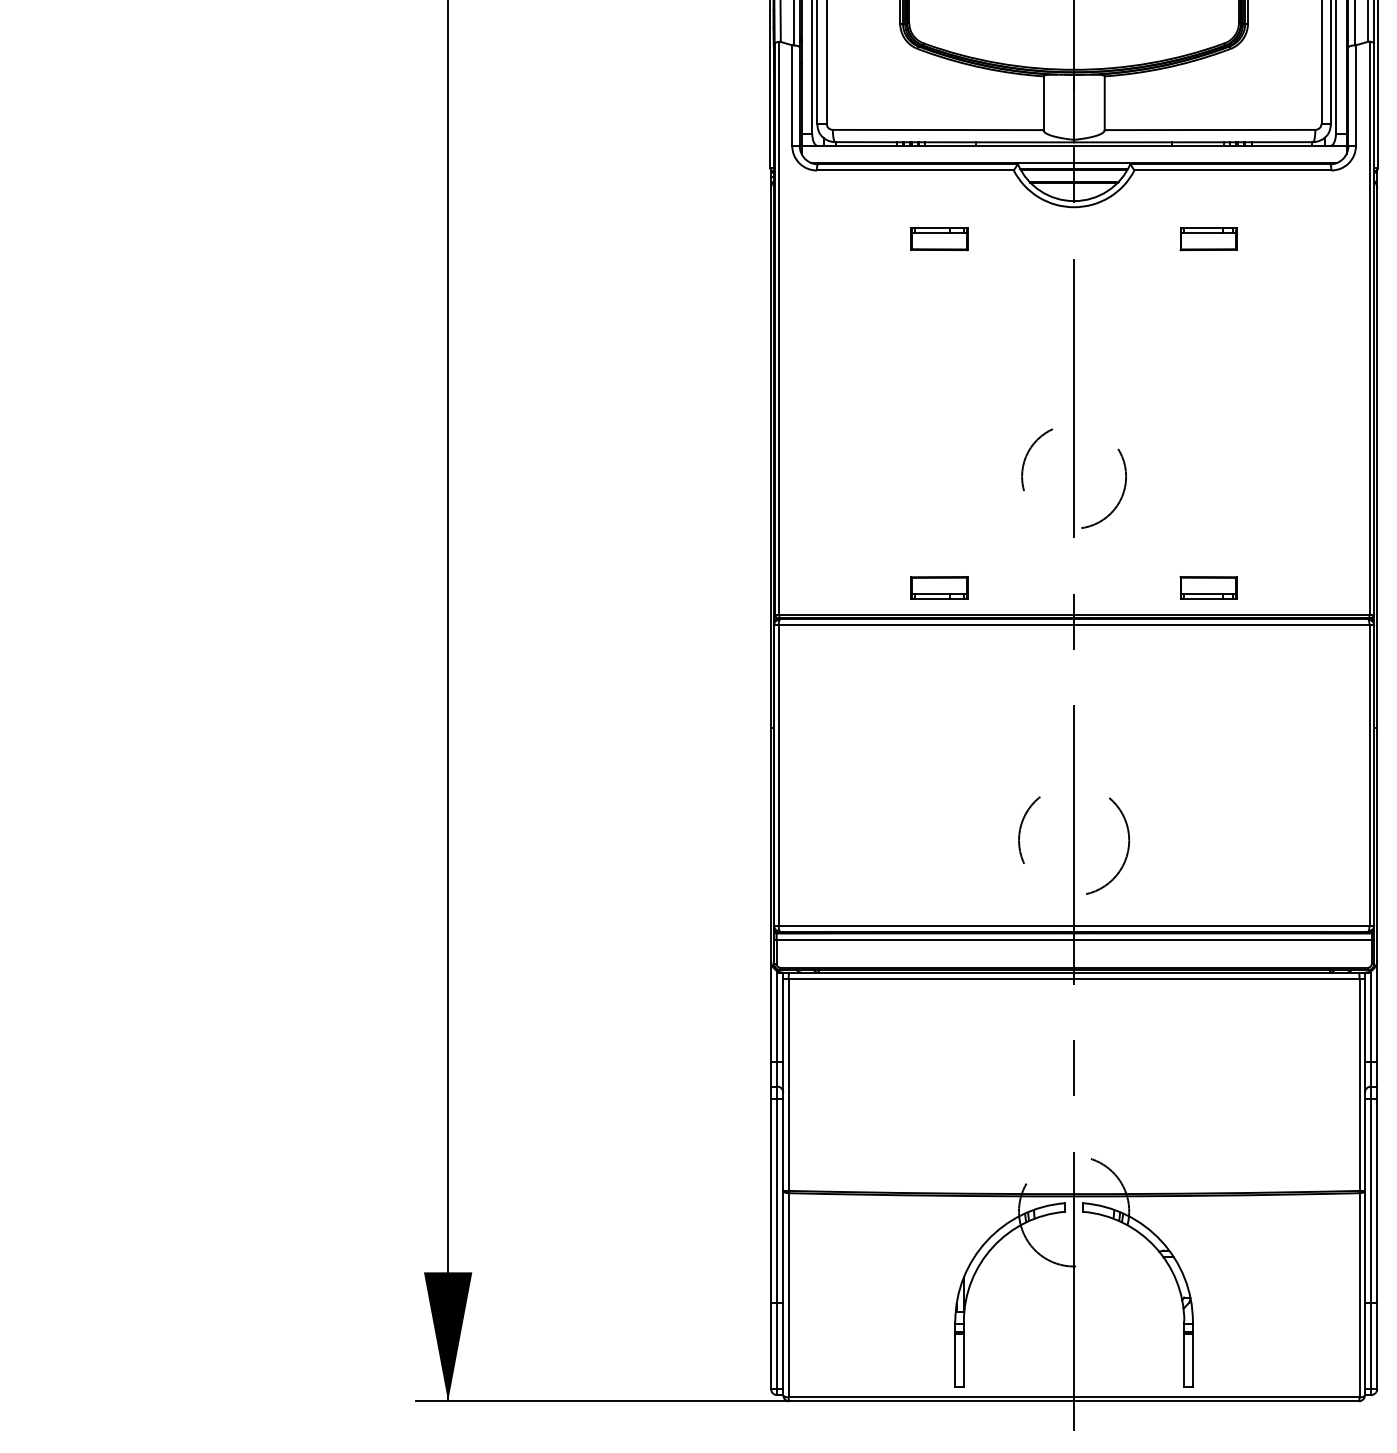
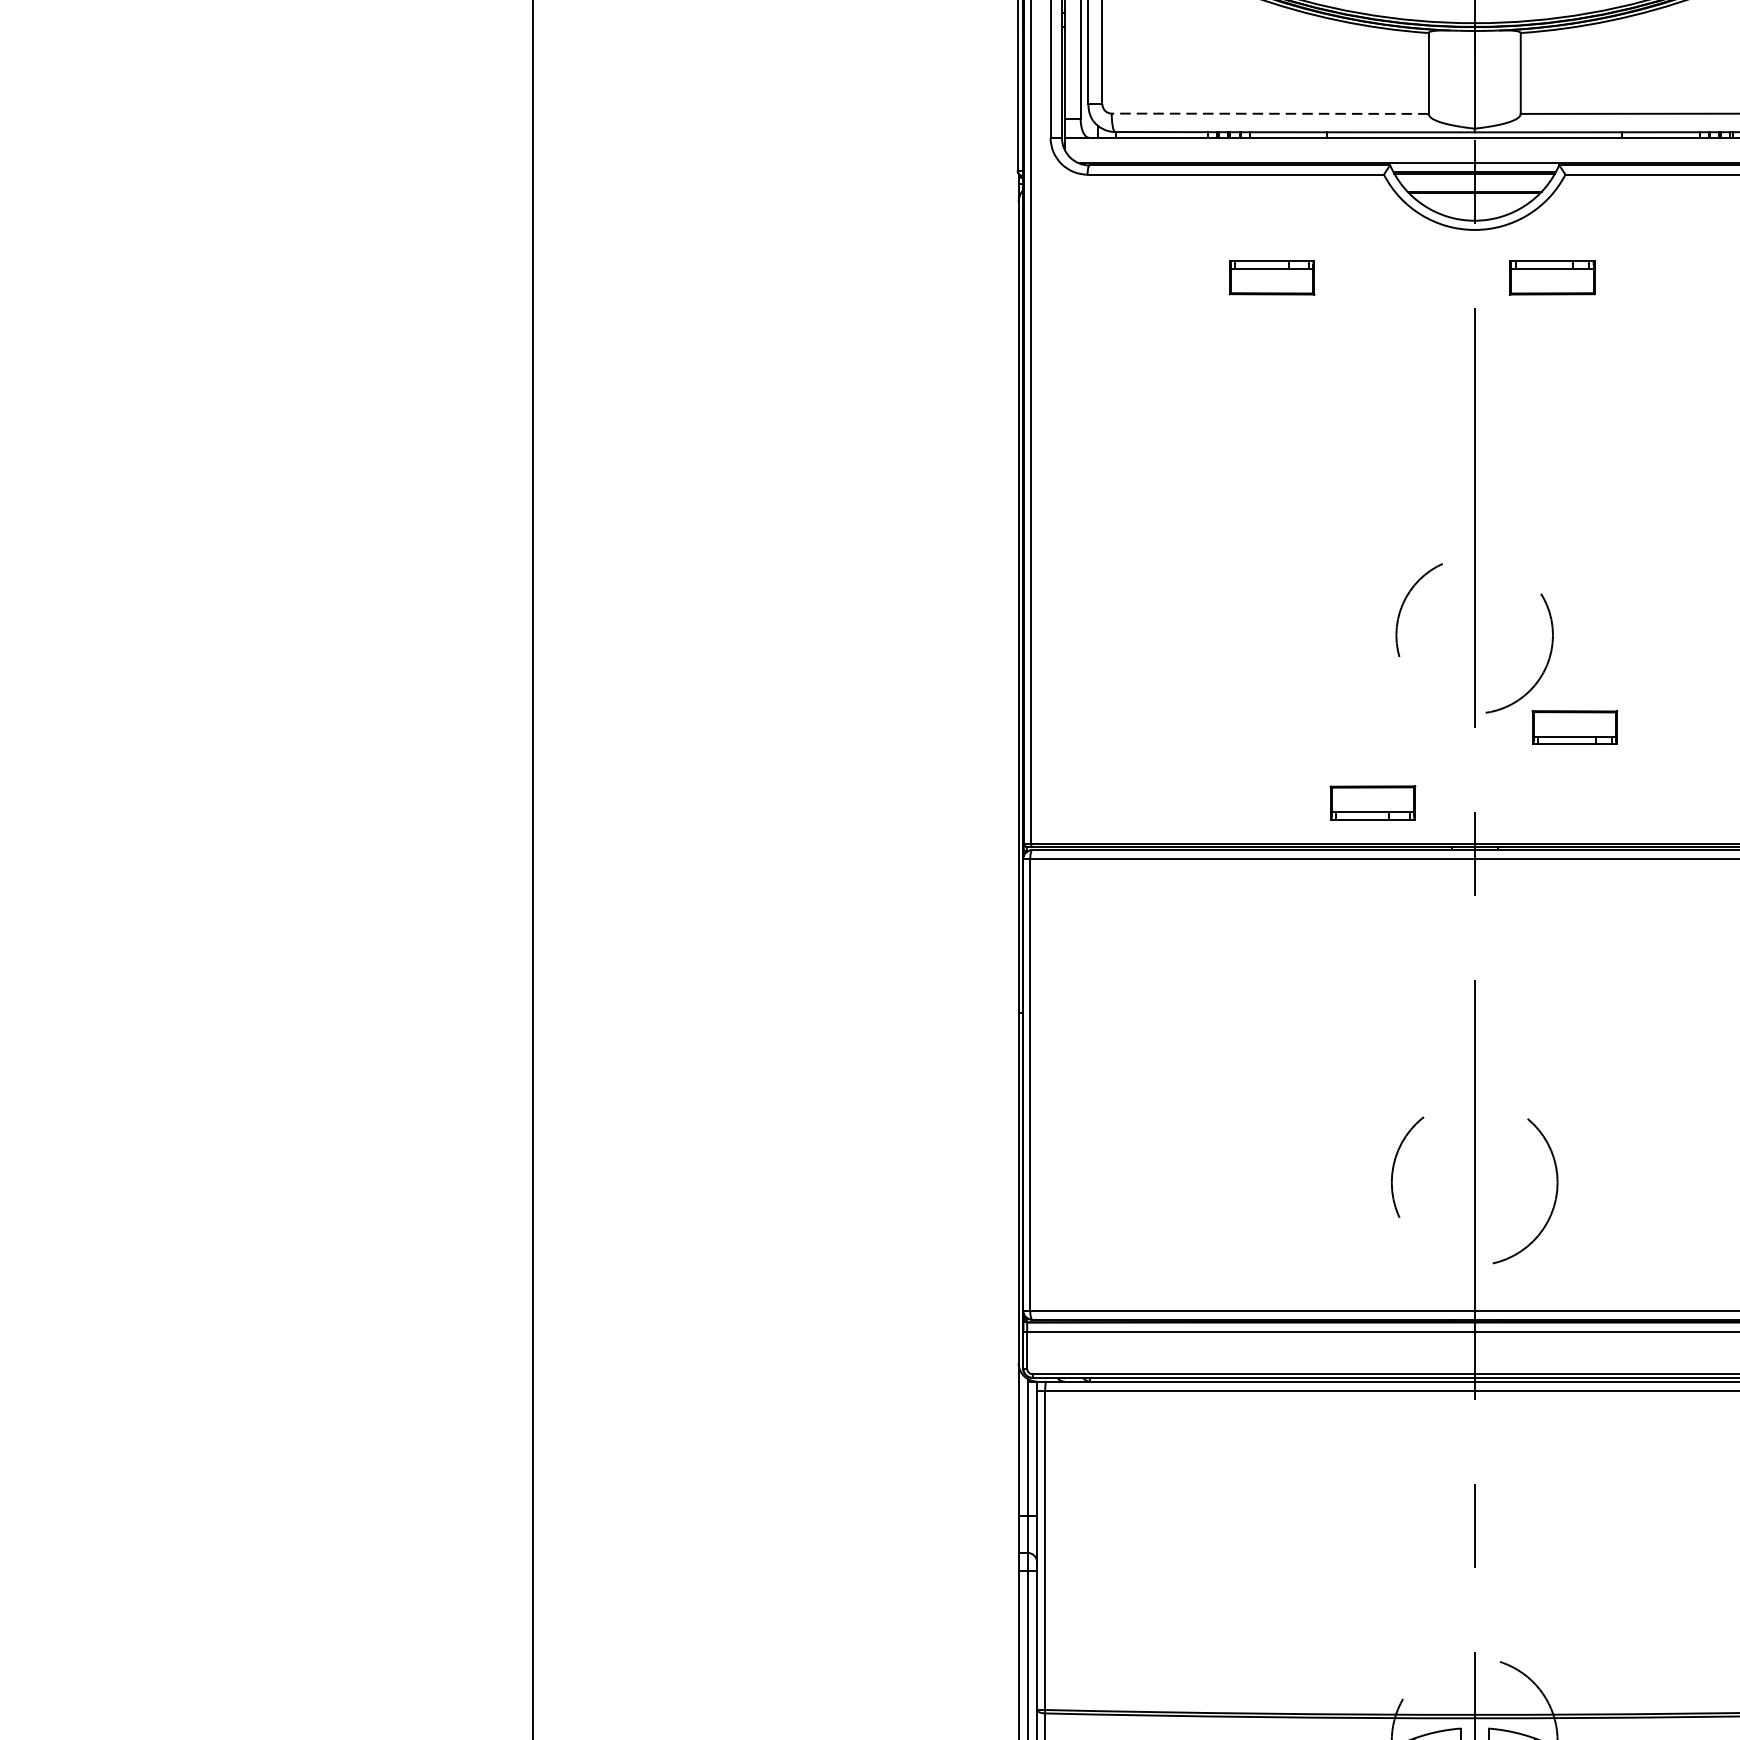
line: (937, 130) -> (1269, 114), solid -> dashed
part: (1208, 239) -> (1552, 278), moved
part: (939, 587) -> (1372, 802), moved
part: (1208, 587) -> (1574, 726), moved

